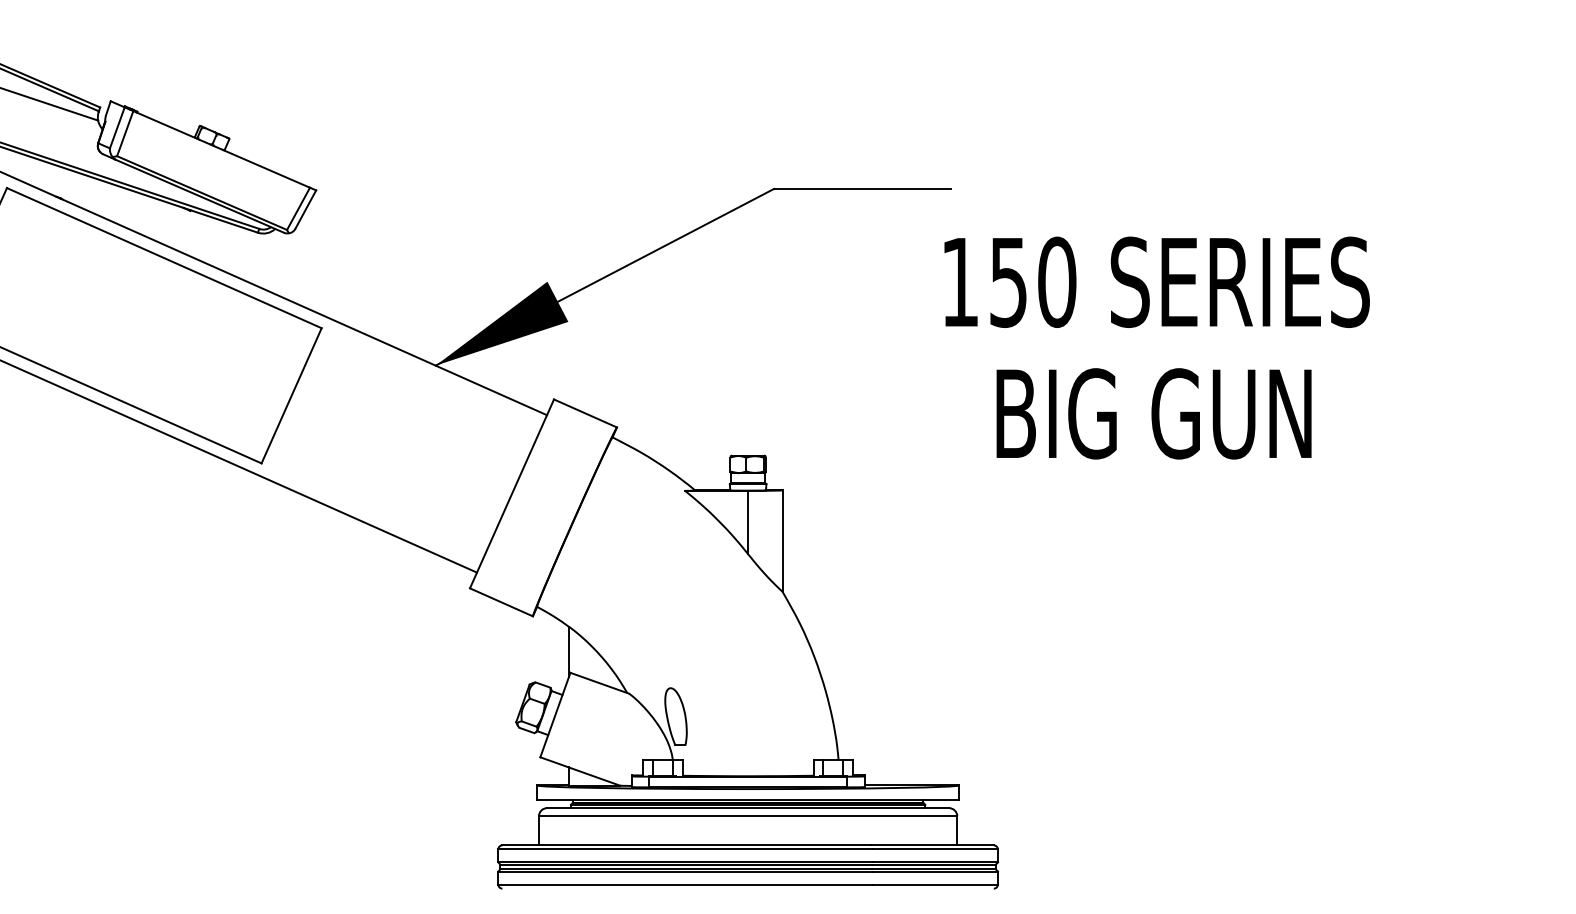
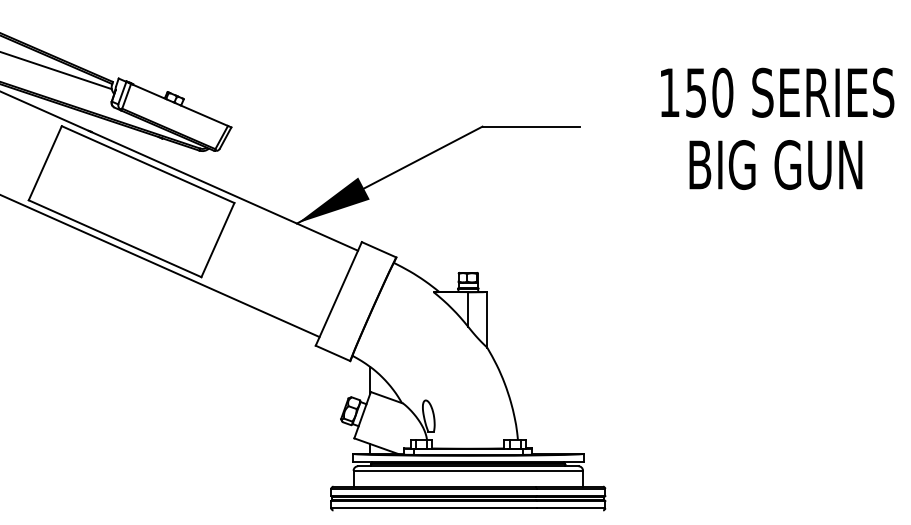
text: (1156, 347) -> (777, 128), moved

